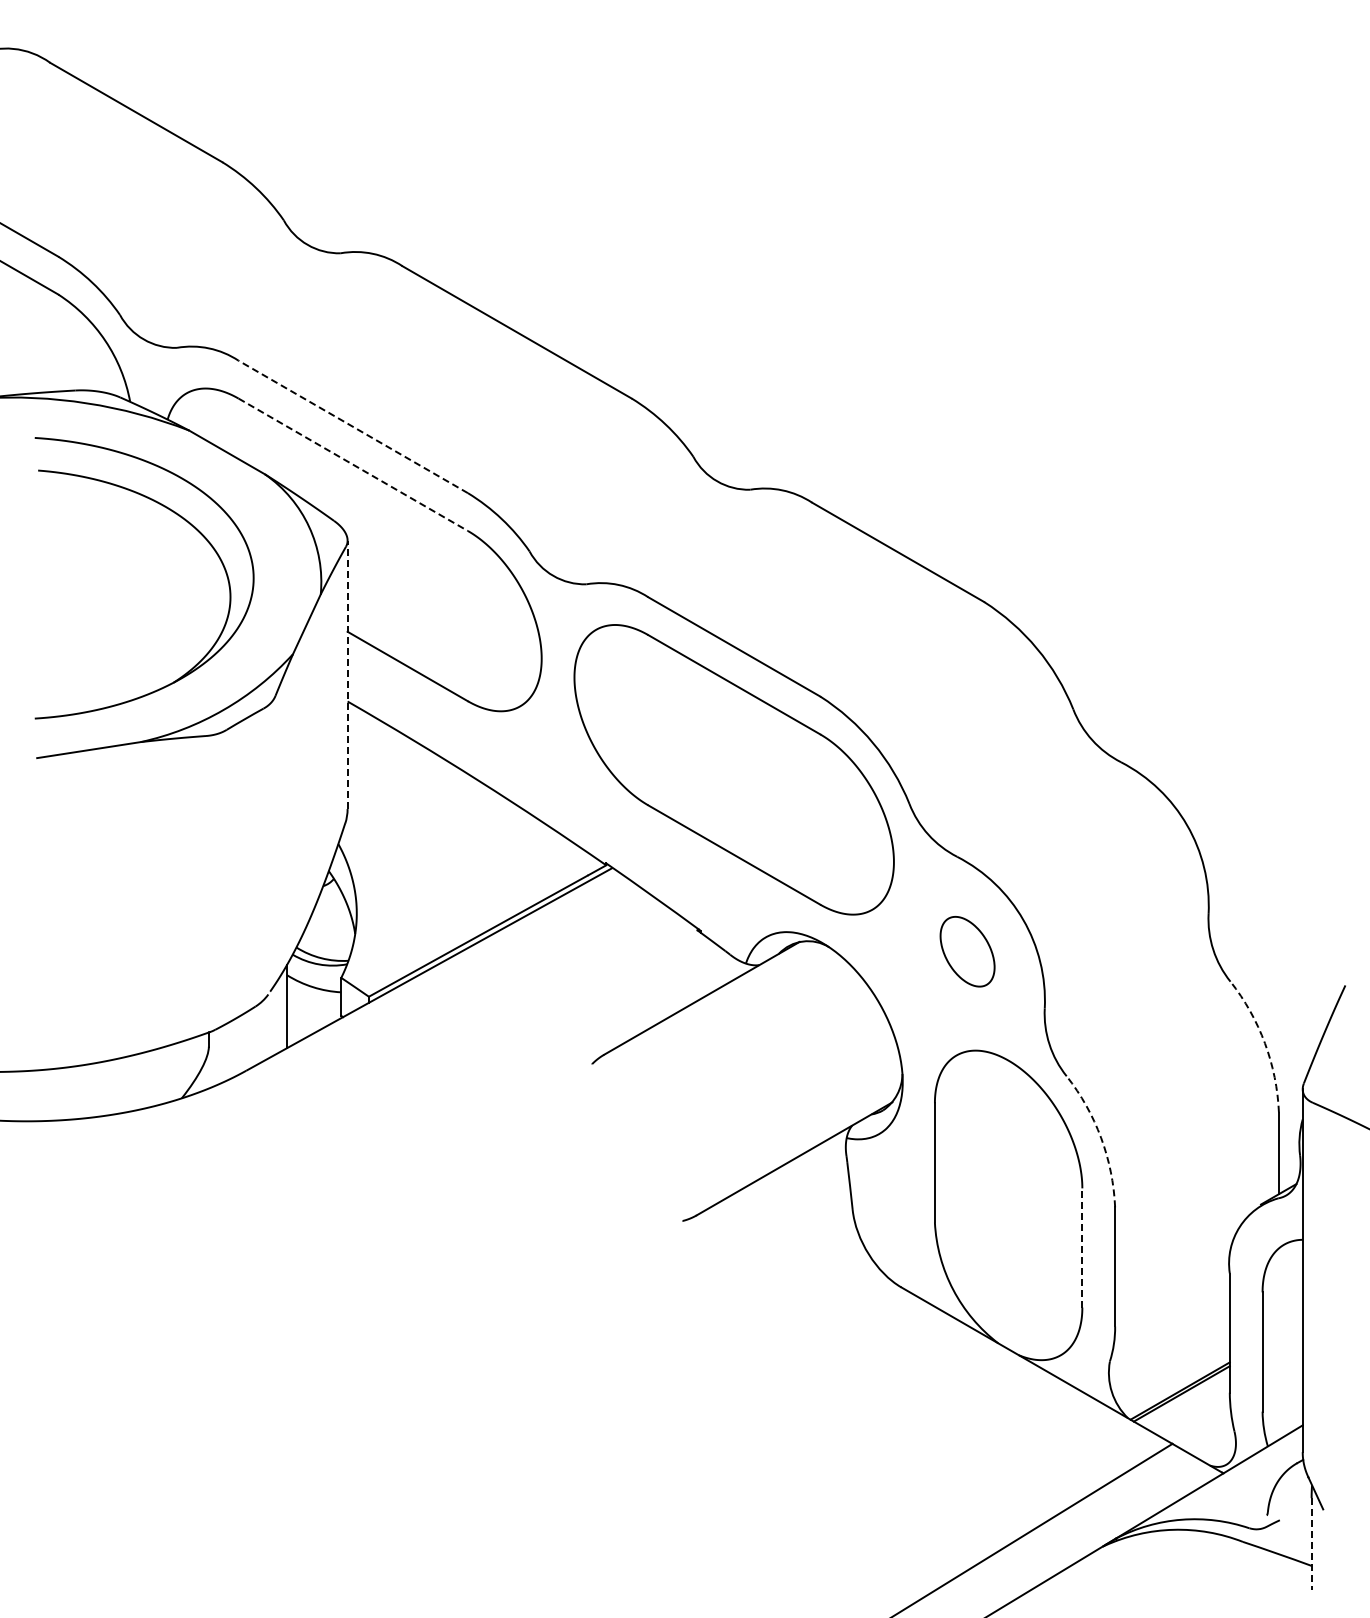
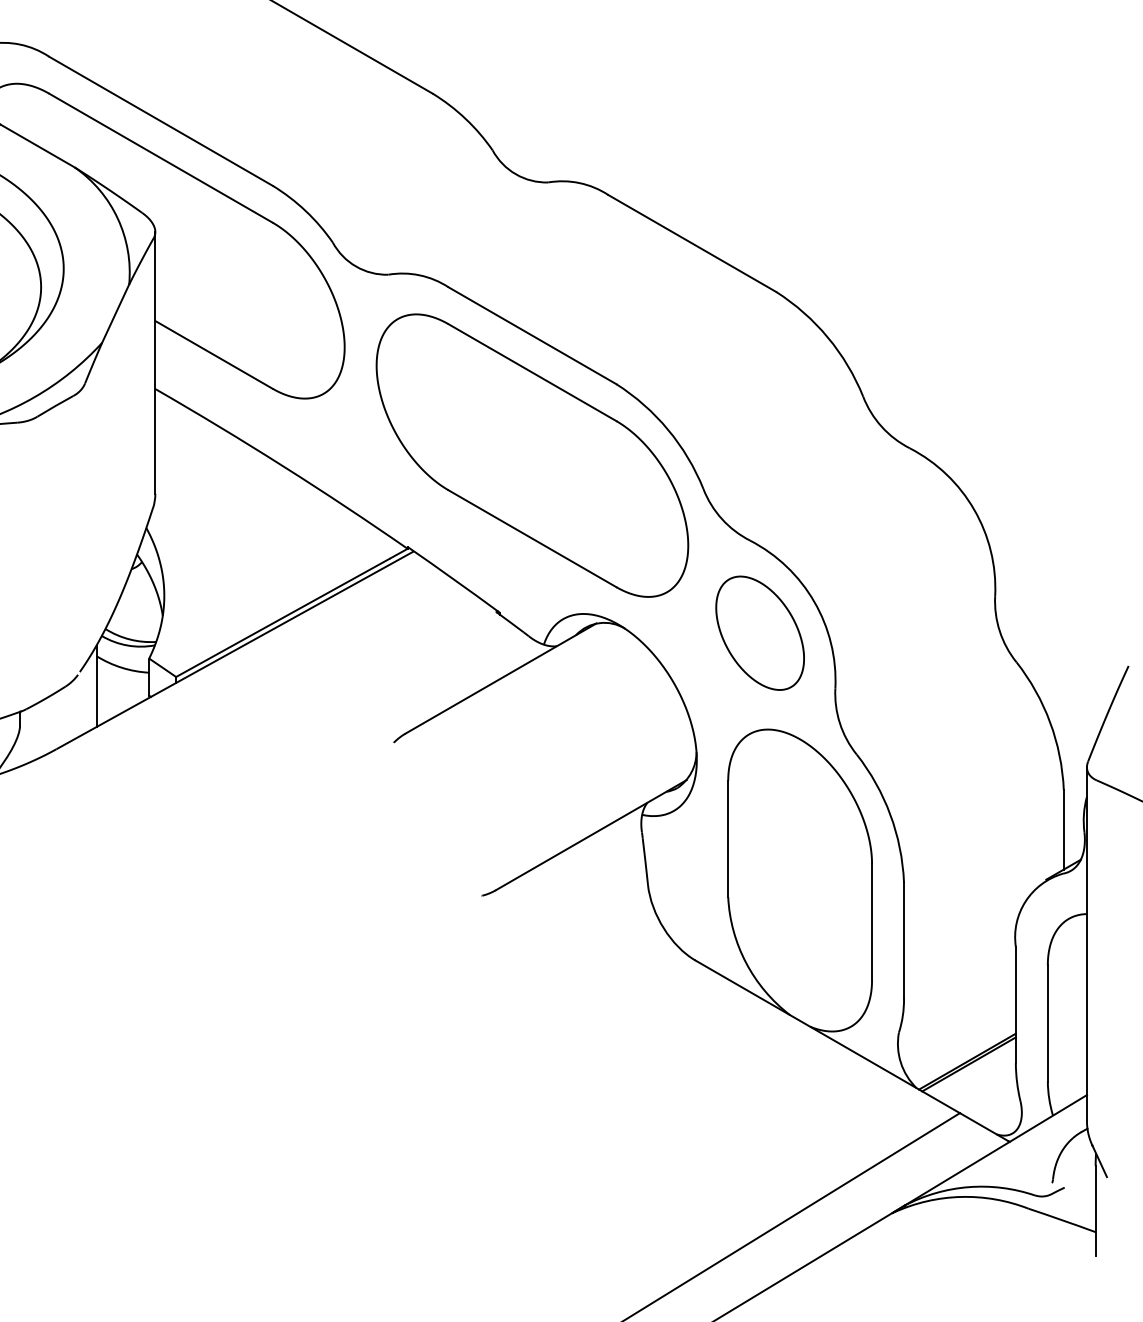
line: (352, 426) -> (160, 120), dashed -> solid
line: (353, 465) -> (161, 158), dashed -> solid
line: (347, 674) -> (155, 362), dashed -> solid
part: (967, 951) -> (760, 632), size x1.67
arc: (1265, 1043) -> (1050, 722), dashed -> solid
arc: (1101, 1138) -> (890, 815), dashed -> solid
line: (1082, 1247) -> (872, 921), dashed -> solid
line: (1311, 1544) -> (1095, 1211), dashed -> solid

